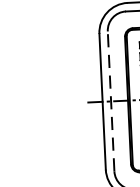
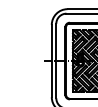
line: (111, 100) -> (56, 60), dashed -> solid

